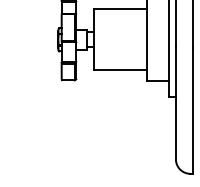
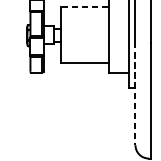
line: (120, 9) -> (84, 7), solid -> dashed
line: (175, 103) -> (135, 93), solid -> dashed

